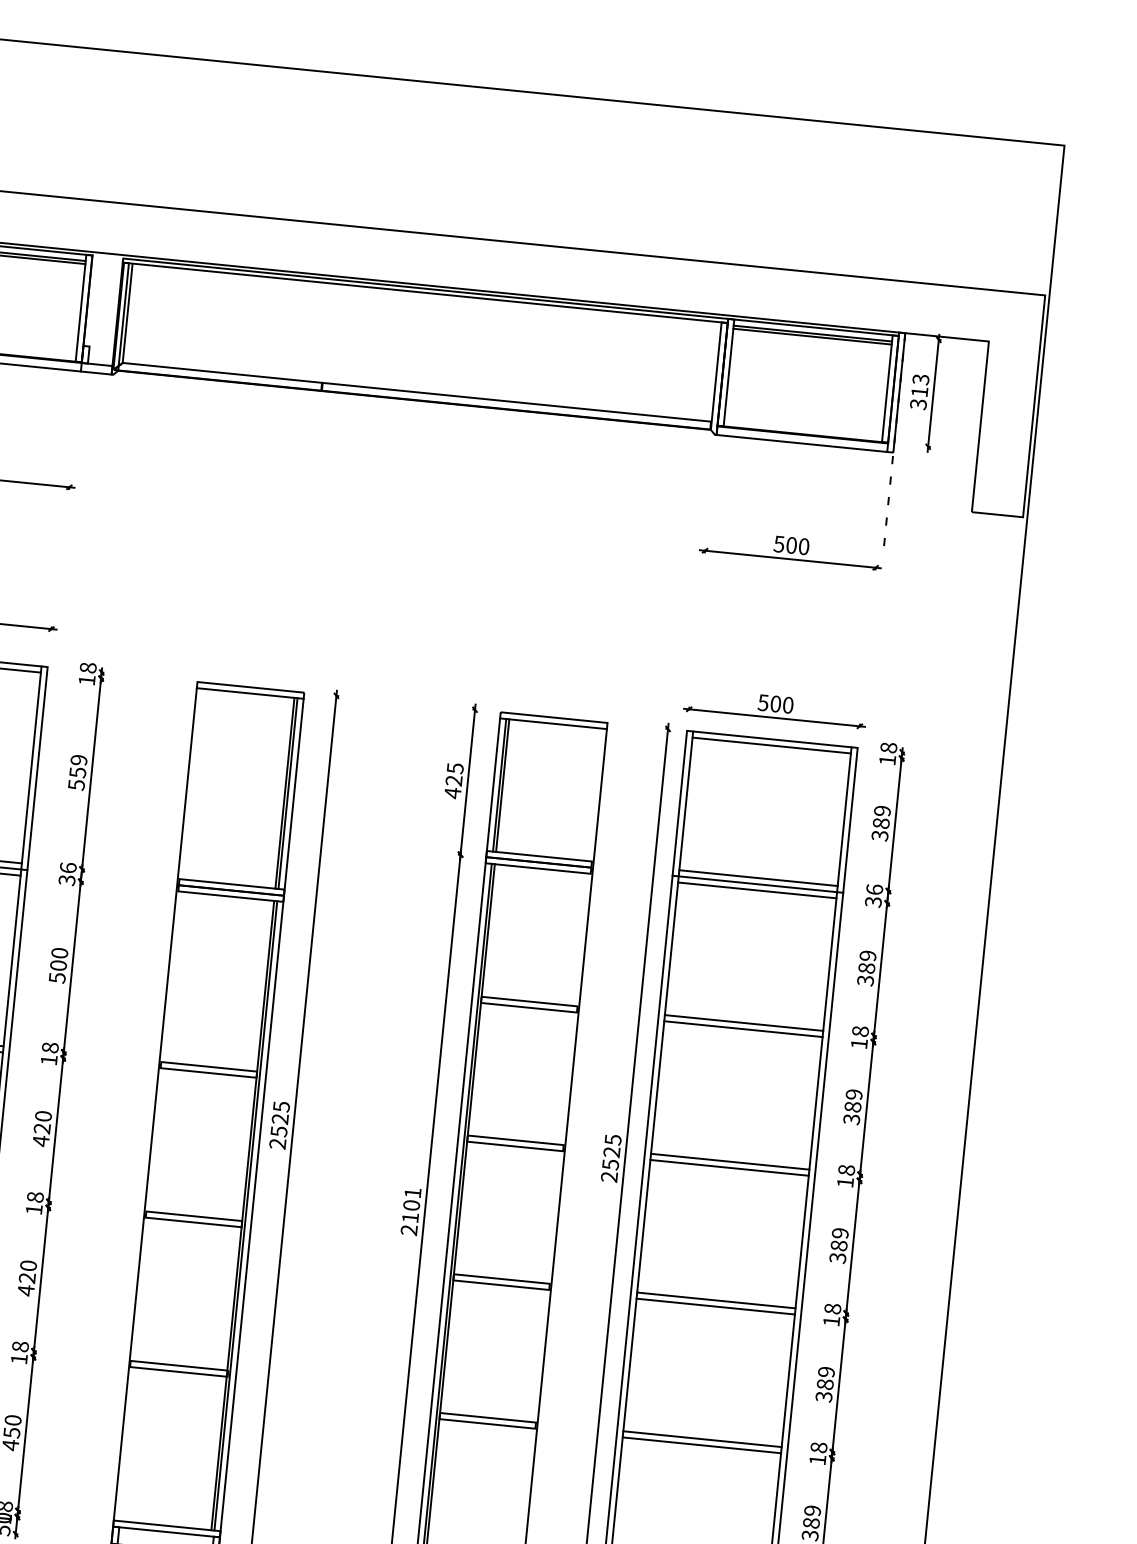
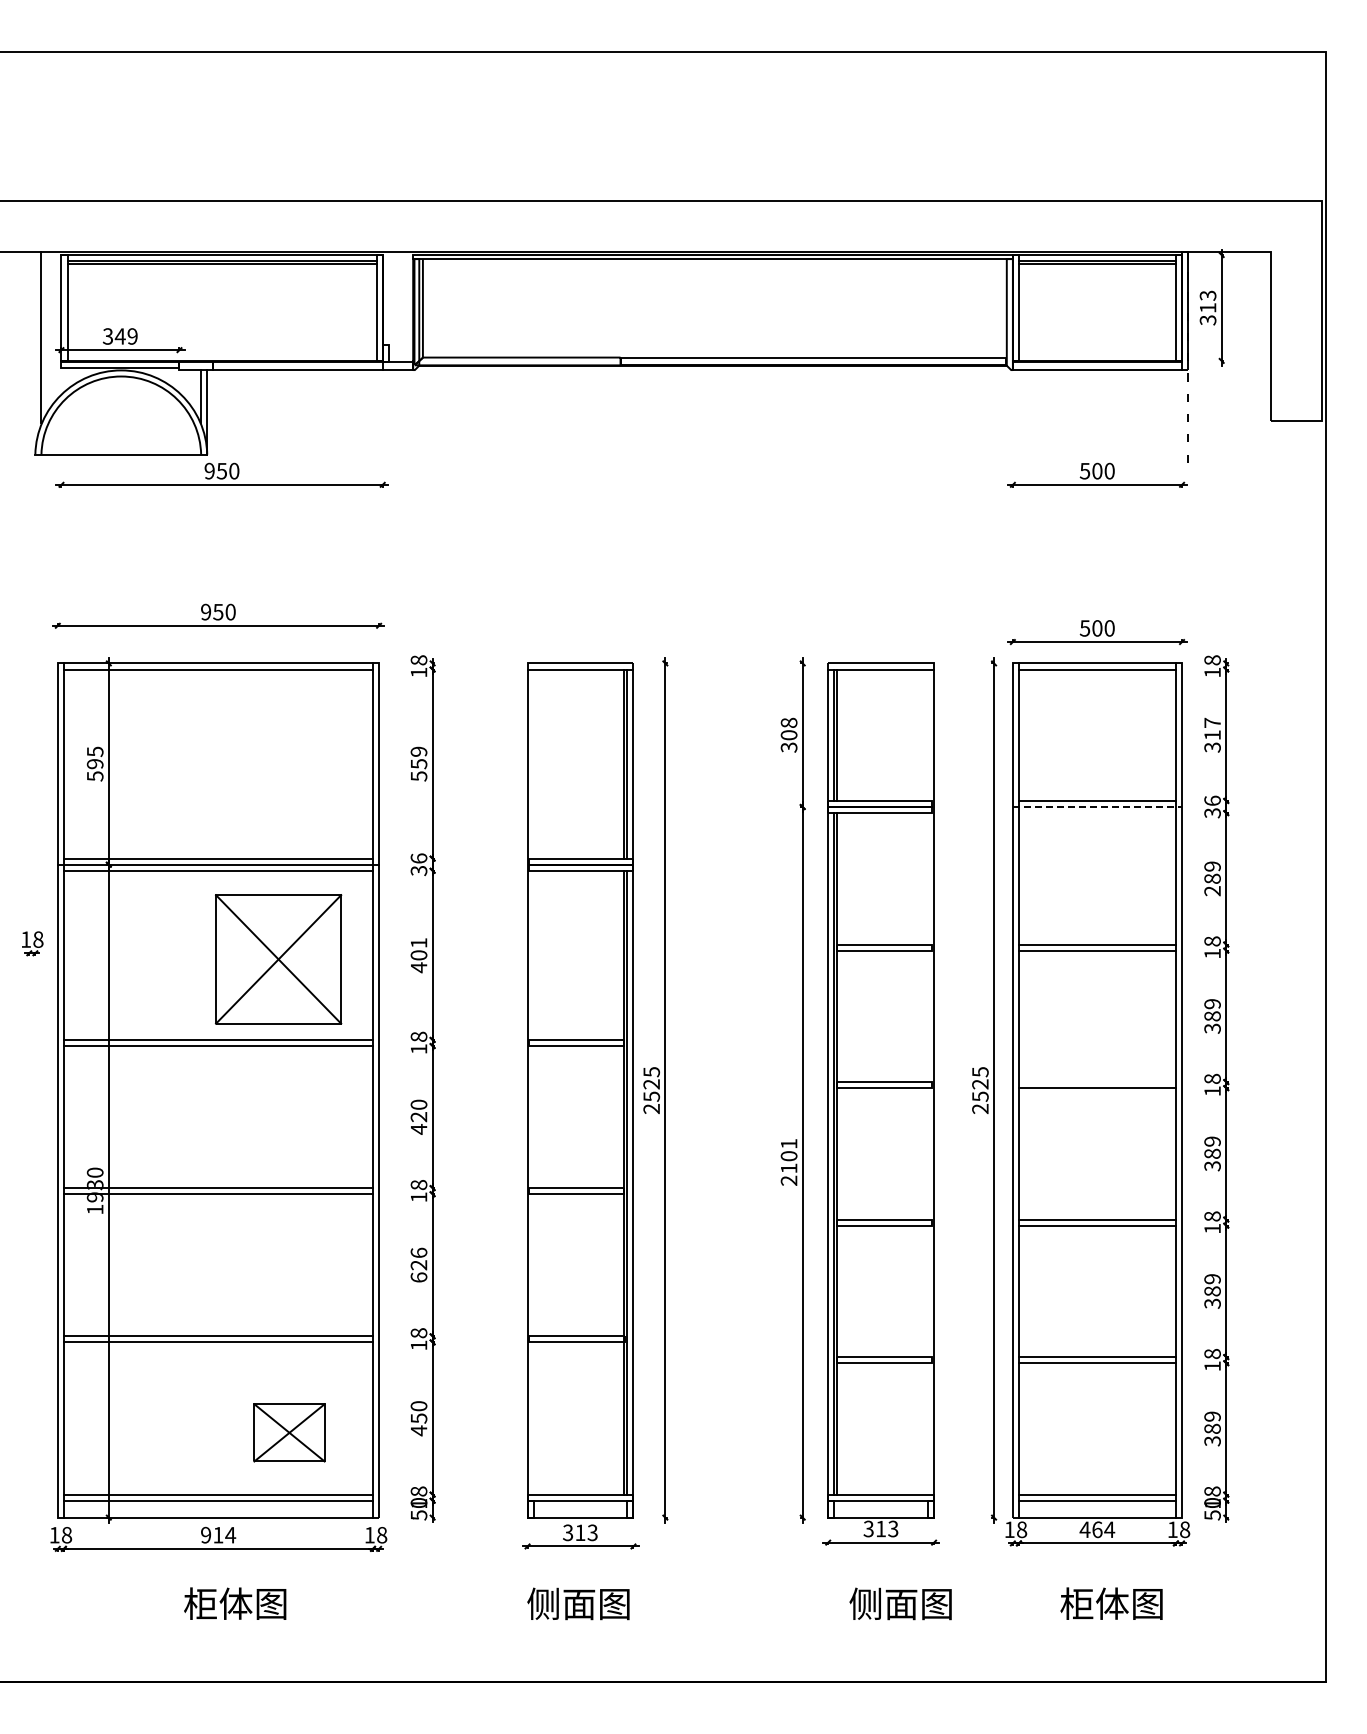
text: (453, 781) -> (788, 735), 425 -> 308
text: (881, 816) -> (1212, 728), 389 -> 317
line: (757, 884) -> (1097, 807), solid -> dashed
line: (756, 890) -> (1096, 813), removed
text: (58, 965) -> (418, 955), 500 -> 401
text: (865, 981) -> (1212, 891), 389 -> 289
line: (729, 1162) -> (1096, 1082), removed
text: (26, 1278) -> (418, 1265), 420 -> 626

